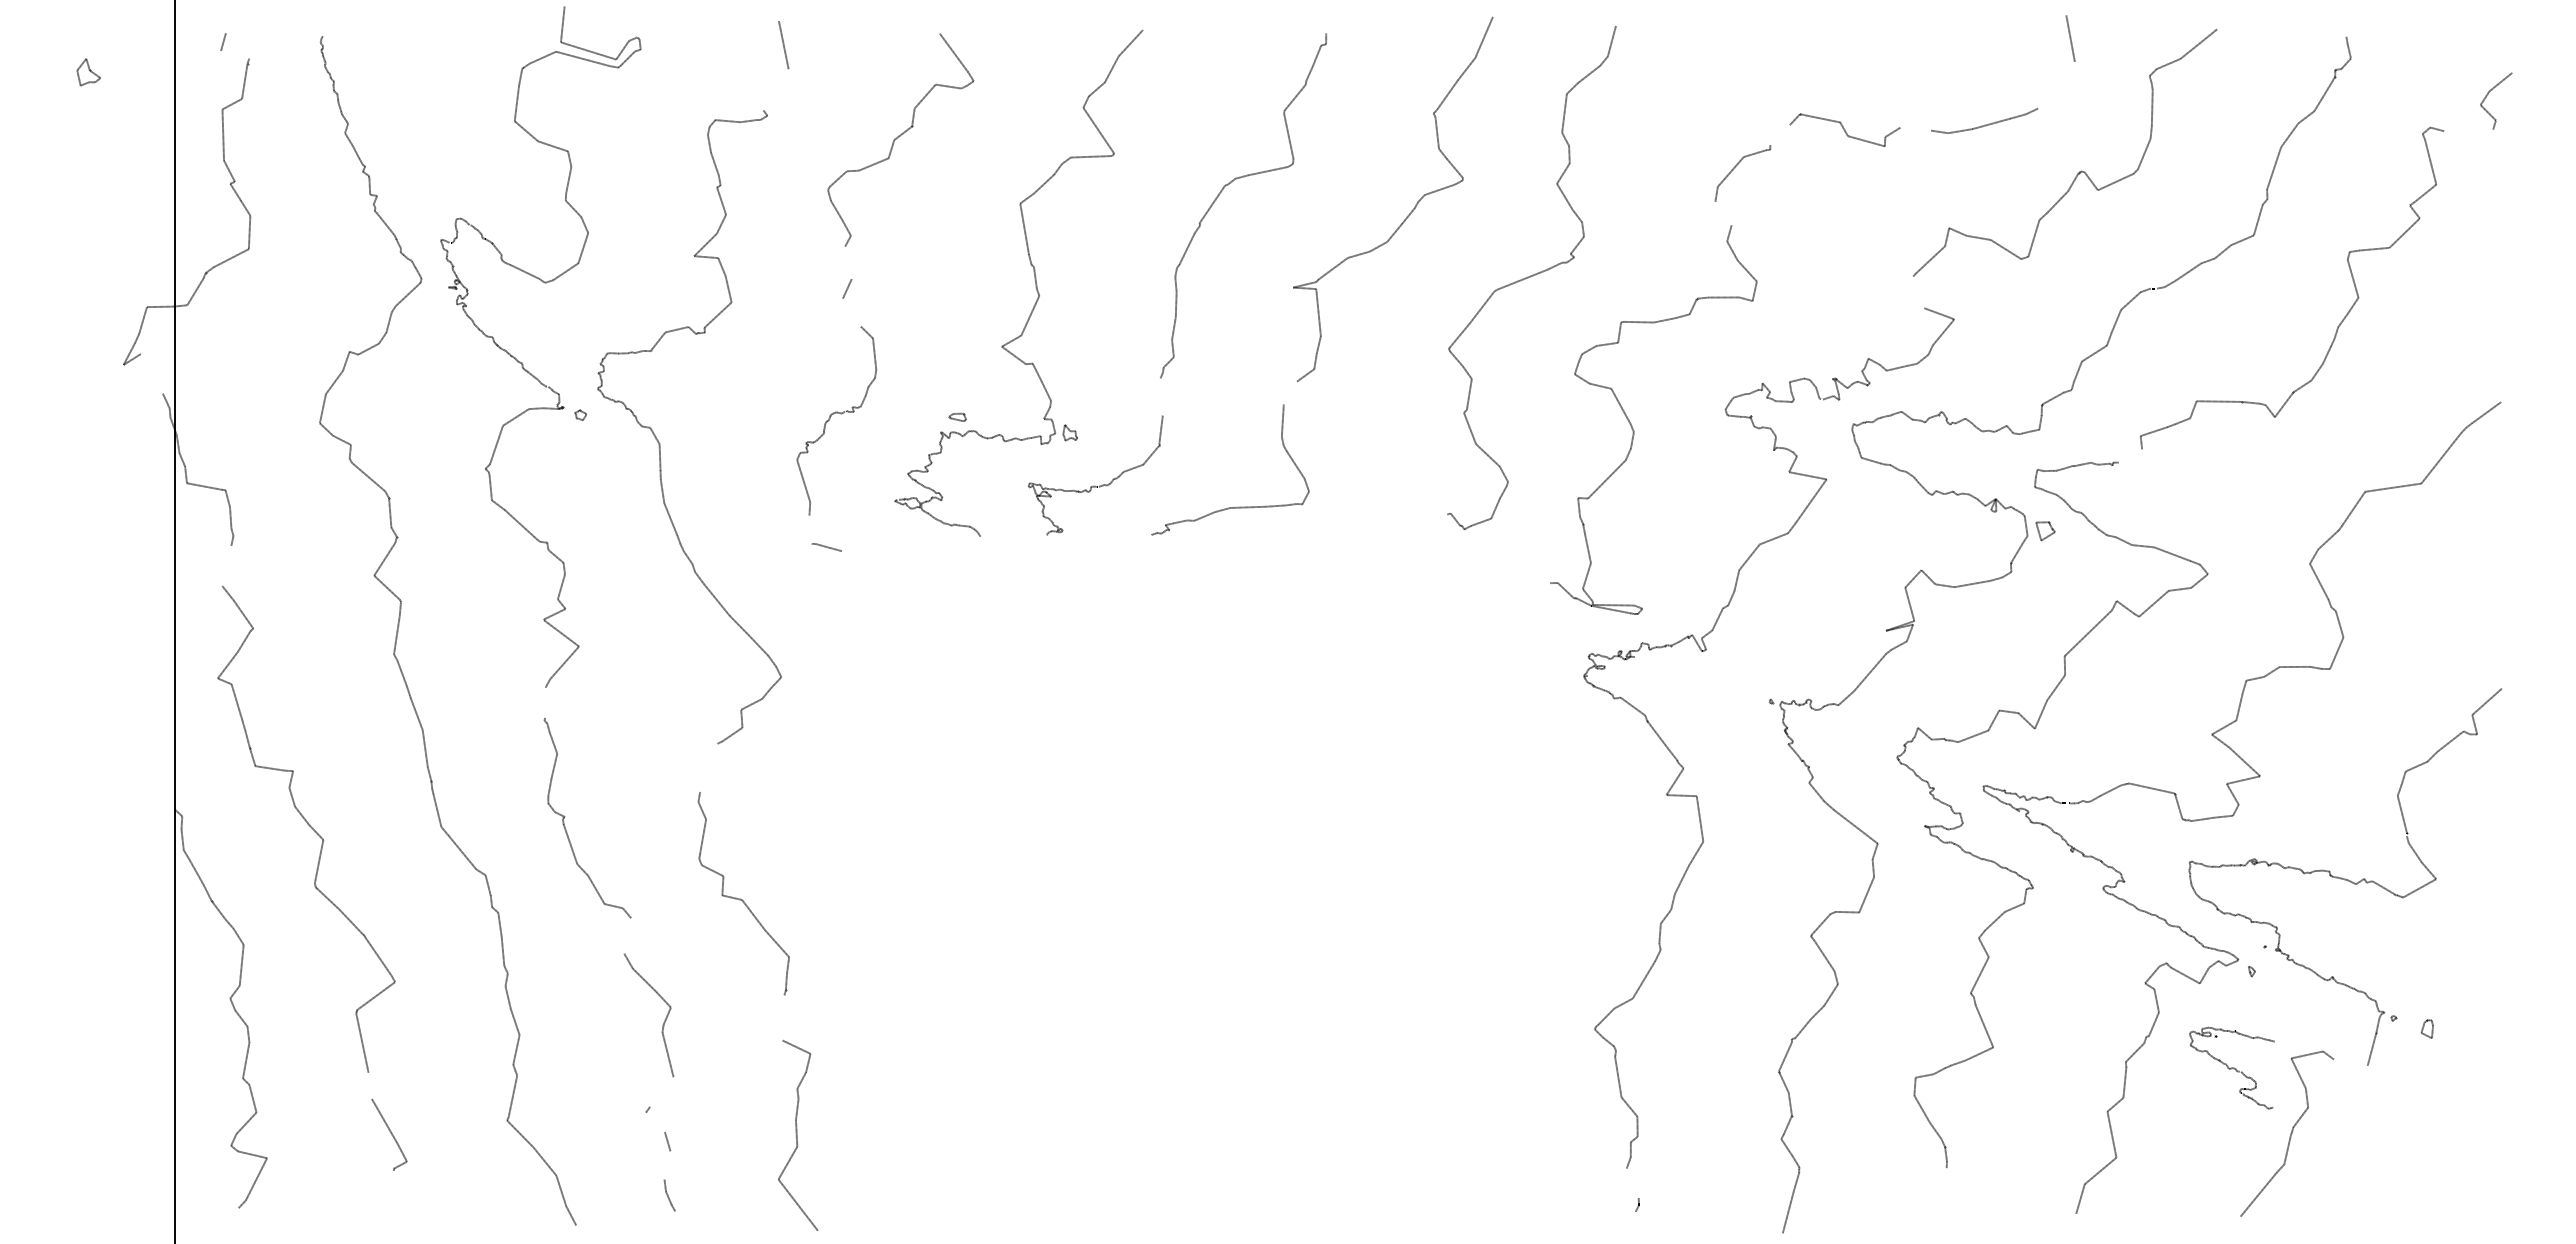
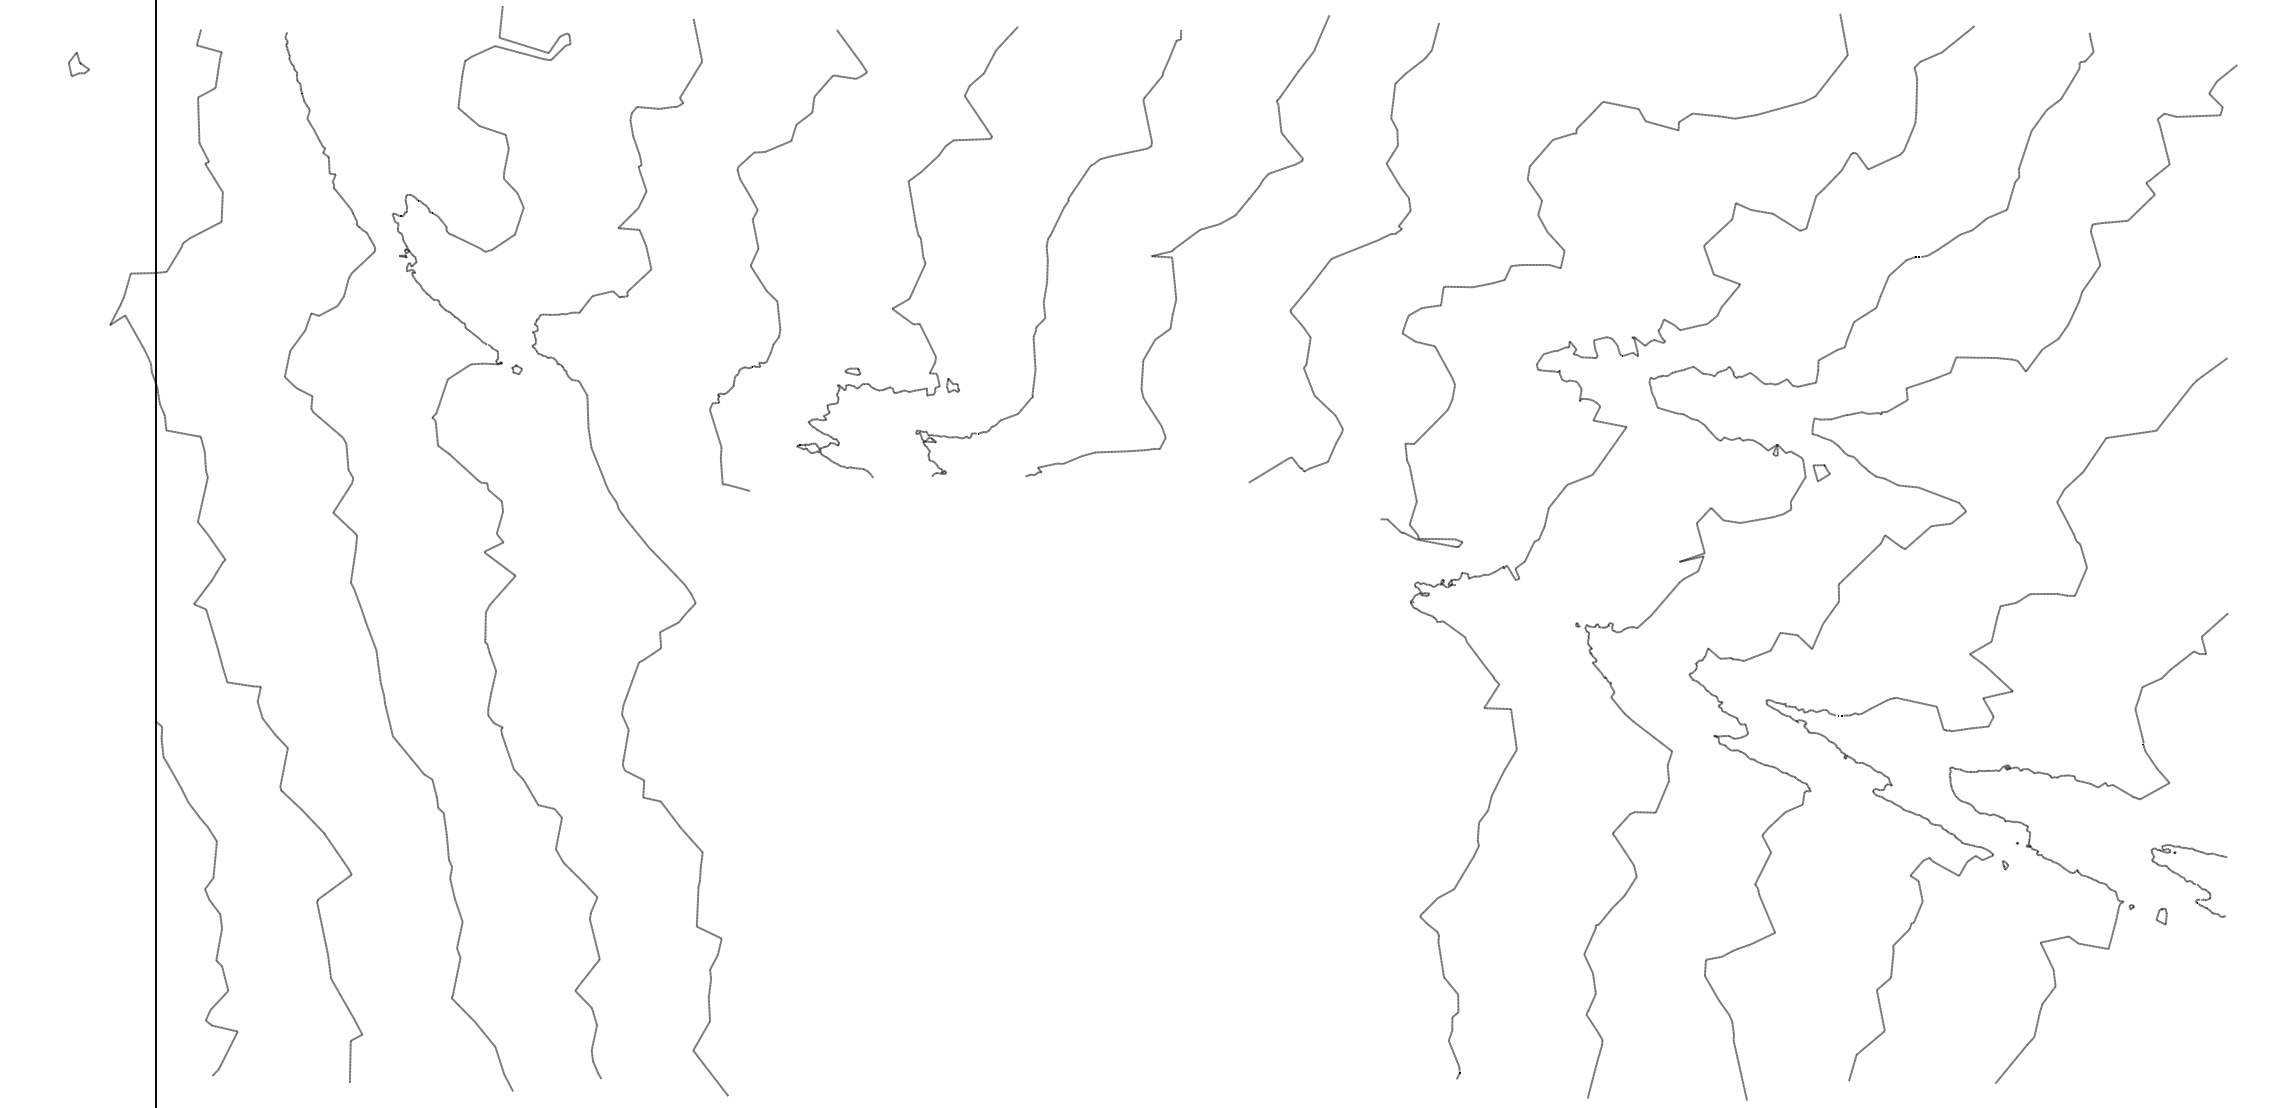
line: (235, 54) -> (209, 48), added
line: (2056, 84) -> (1831, 75), added
line: (775, 89) -> (690, 79), added
line: (1915, 128) -> (1705, 114), added
line: (2468, 130) -> (2198, 116), added
line: (1779, 135) -> (1584, 120), added
line: (1723, 213) -> (1534, 190), added
line: (848, 262) -> (755, 233), added
line: (1918, 292) -> (1708, 260), added
line: (851, 312) -> (758, 278), added
line: (151, 373) -> (134, 332), added
line: (1290, 392) -> (1149, 349), added
line: (1161, 396) -> (1034, 353), added
line: (2130, 455) -> (1897, 405), added
line: (1424, 527) -> (1268, 469), added
line: (810, 529) -> (721, 471), added
line: (226, 565) -> (201, 503), added
line: (545, 702) -> (485, 625), added
line: (708, 767) -> (630, 683), added
line: (627, 935) -> (558, 833), added
line: (783, 1017) -> (697, 906), added
line: (2350, 1062) -> (2093, 946), added
part: (2231, 1068) -> (2188, 881), moved
line: (369, 1085) -> (328, 966), added
line: (661, 1091) -> (589, 972), added
line: (655, 1121) -> (583, 998), added
line: (667, 1165) -> (594, 1038), added
line: (1632, 1182) -> (1453, 1053), added
line: (392, 1192) -> (349, 1062), added
line: (1953, 1201) -> (1739, 1070), added

